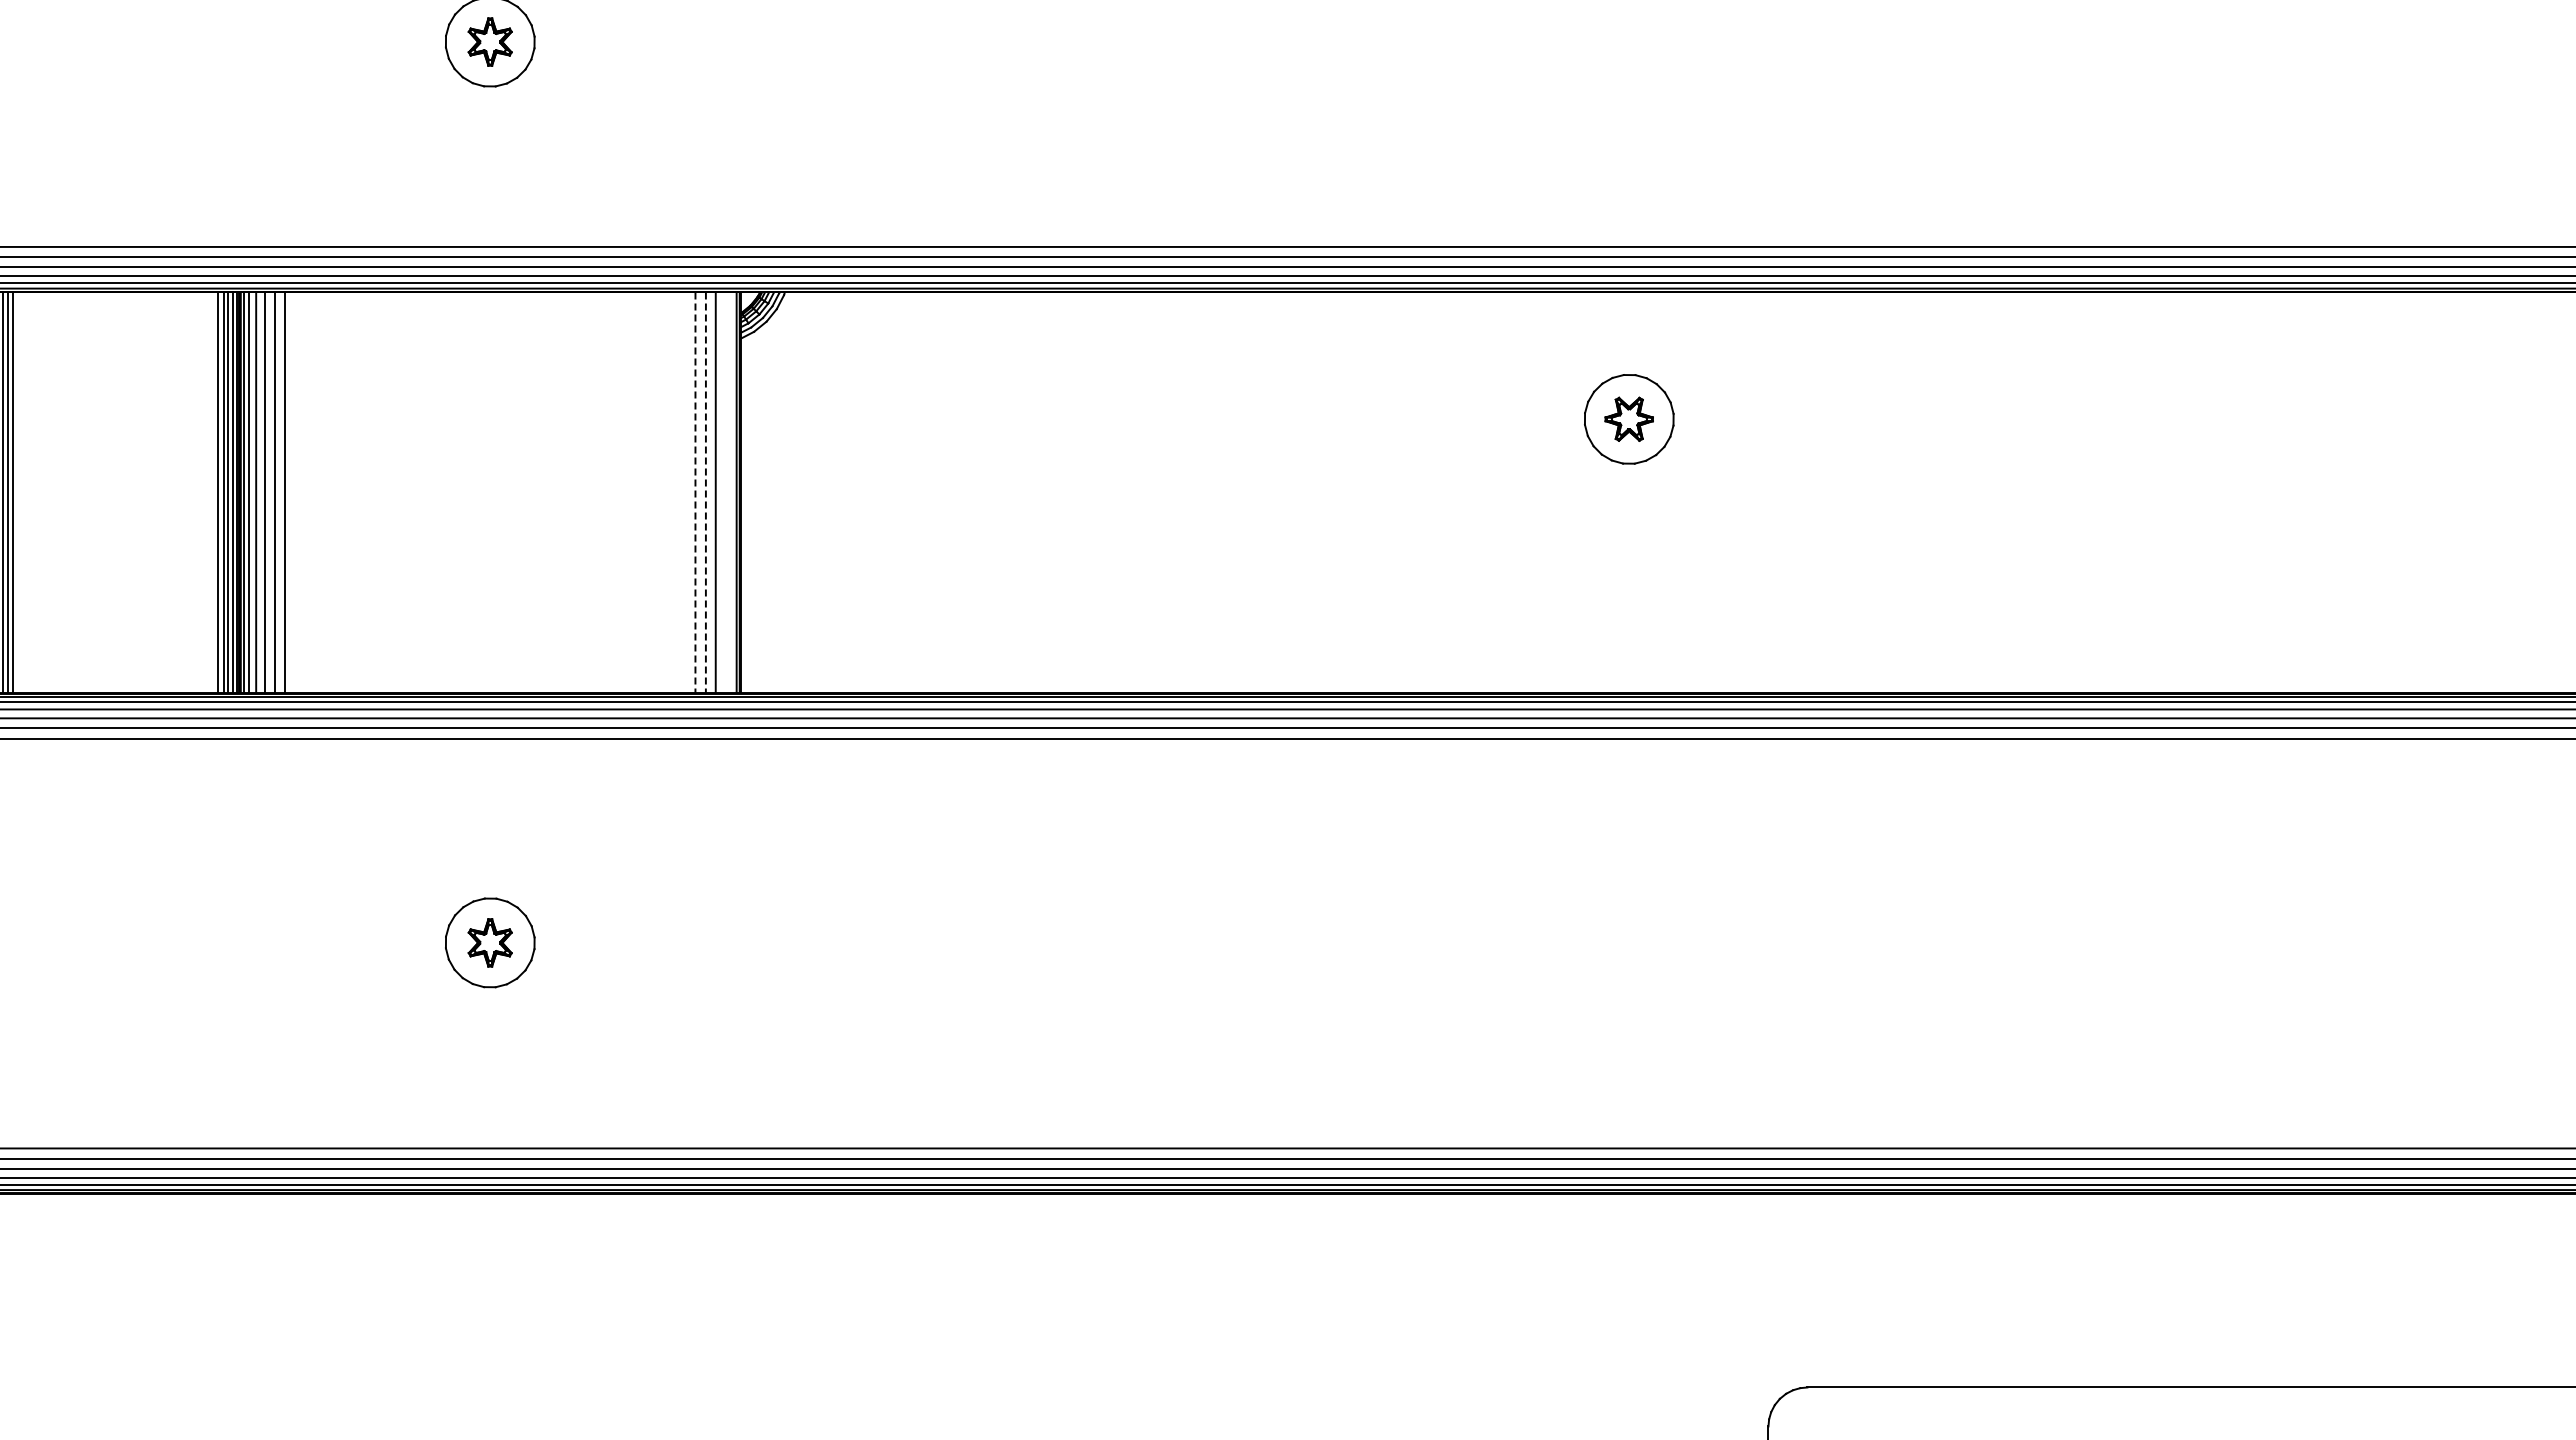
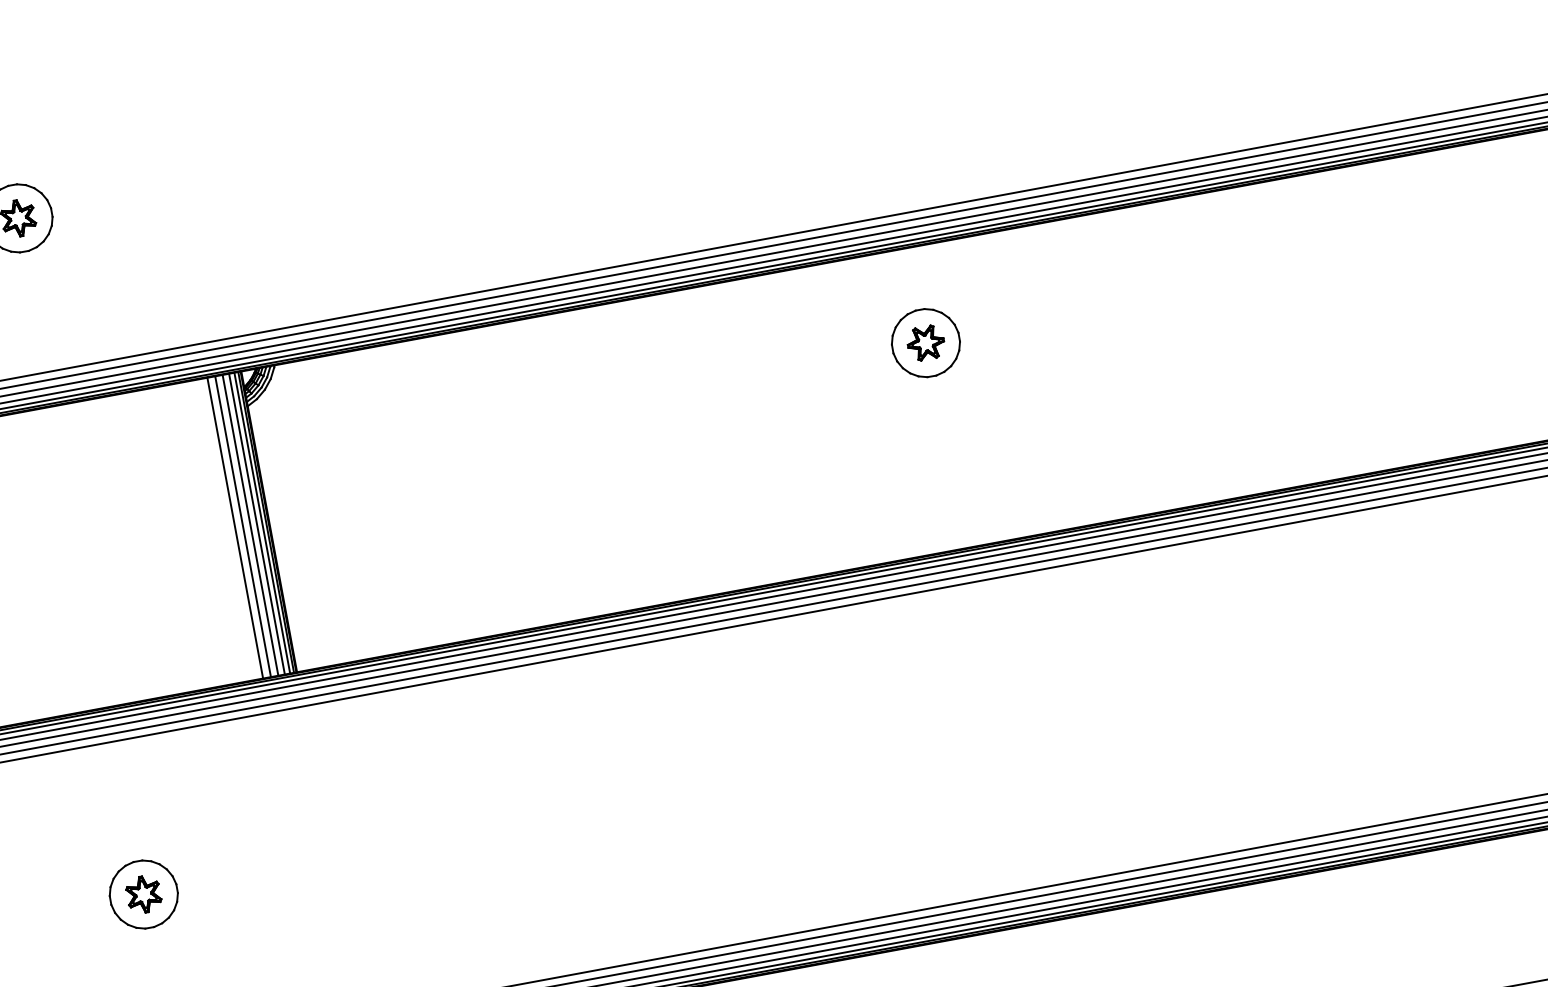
line: (724, 492) -> (257, 523), added
line: (731, 492) -> (262, 522), added
line: (695, 493) -> (235, 528), dashed -> solid
line: (705, 493) -> (242, 527), dashed -> solid

